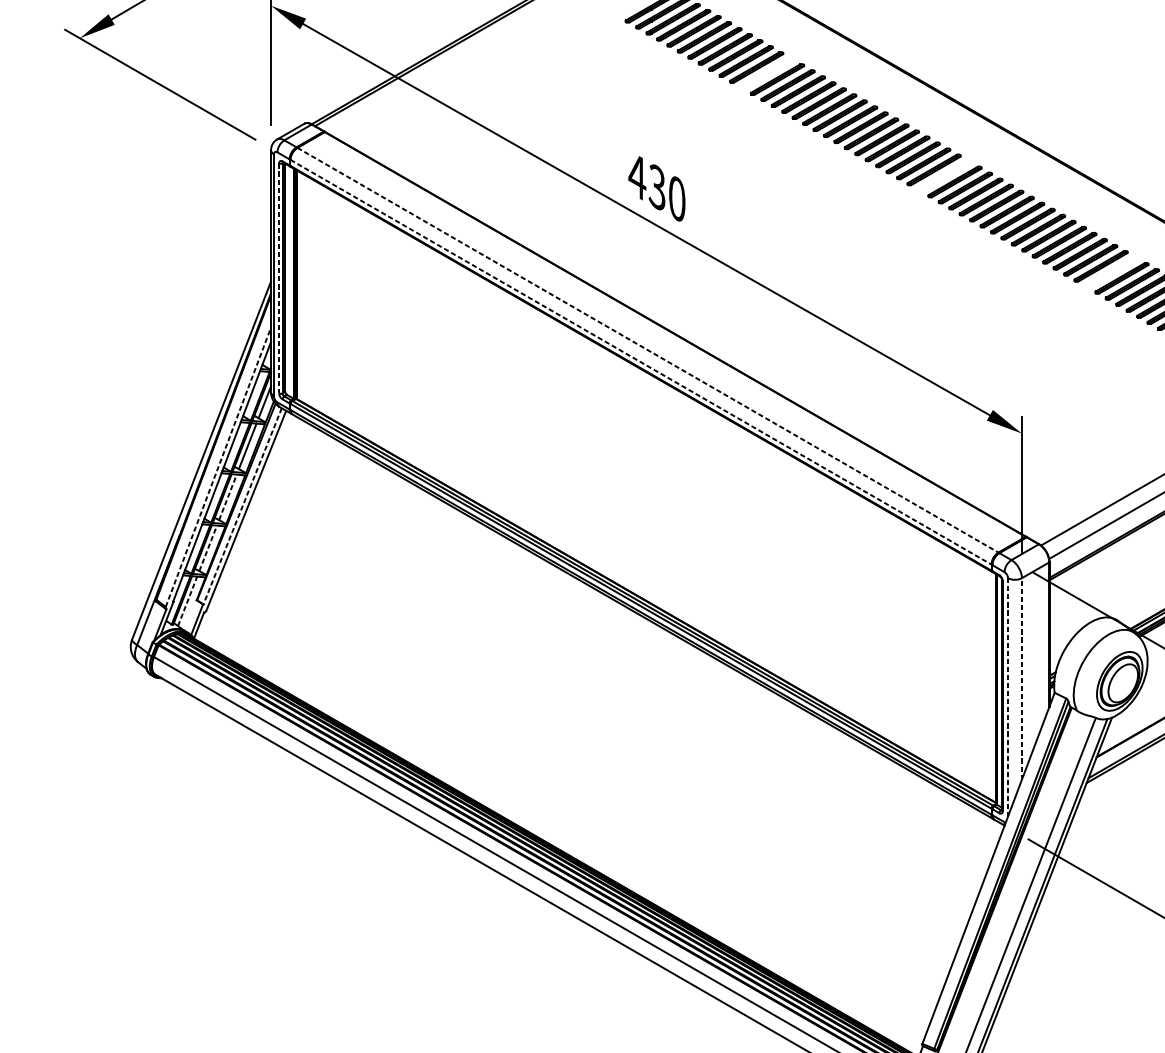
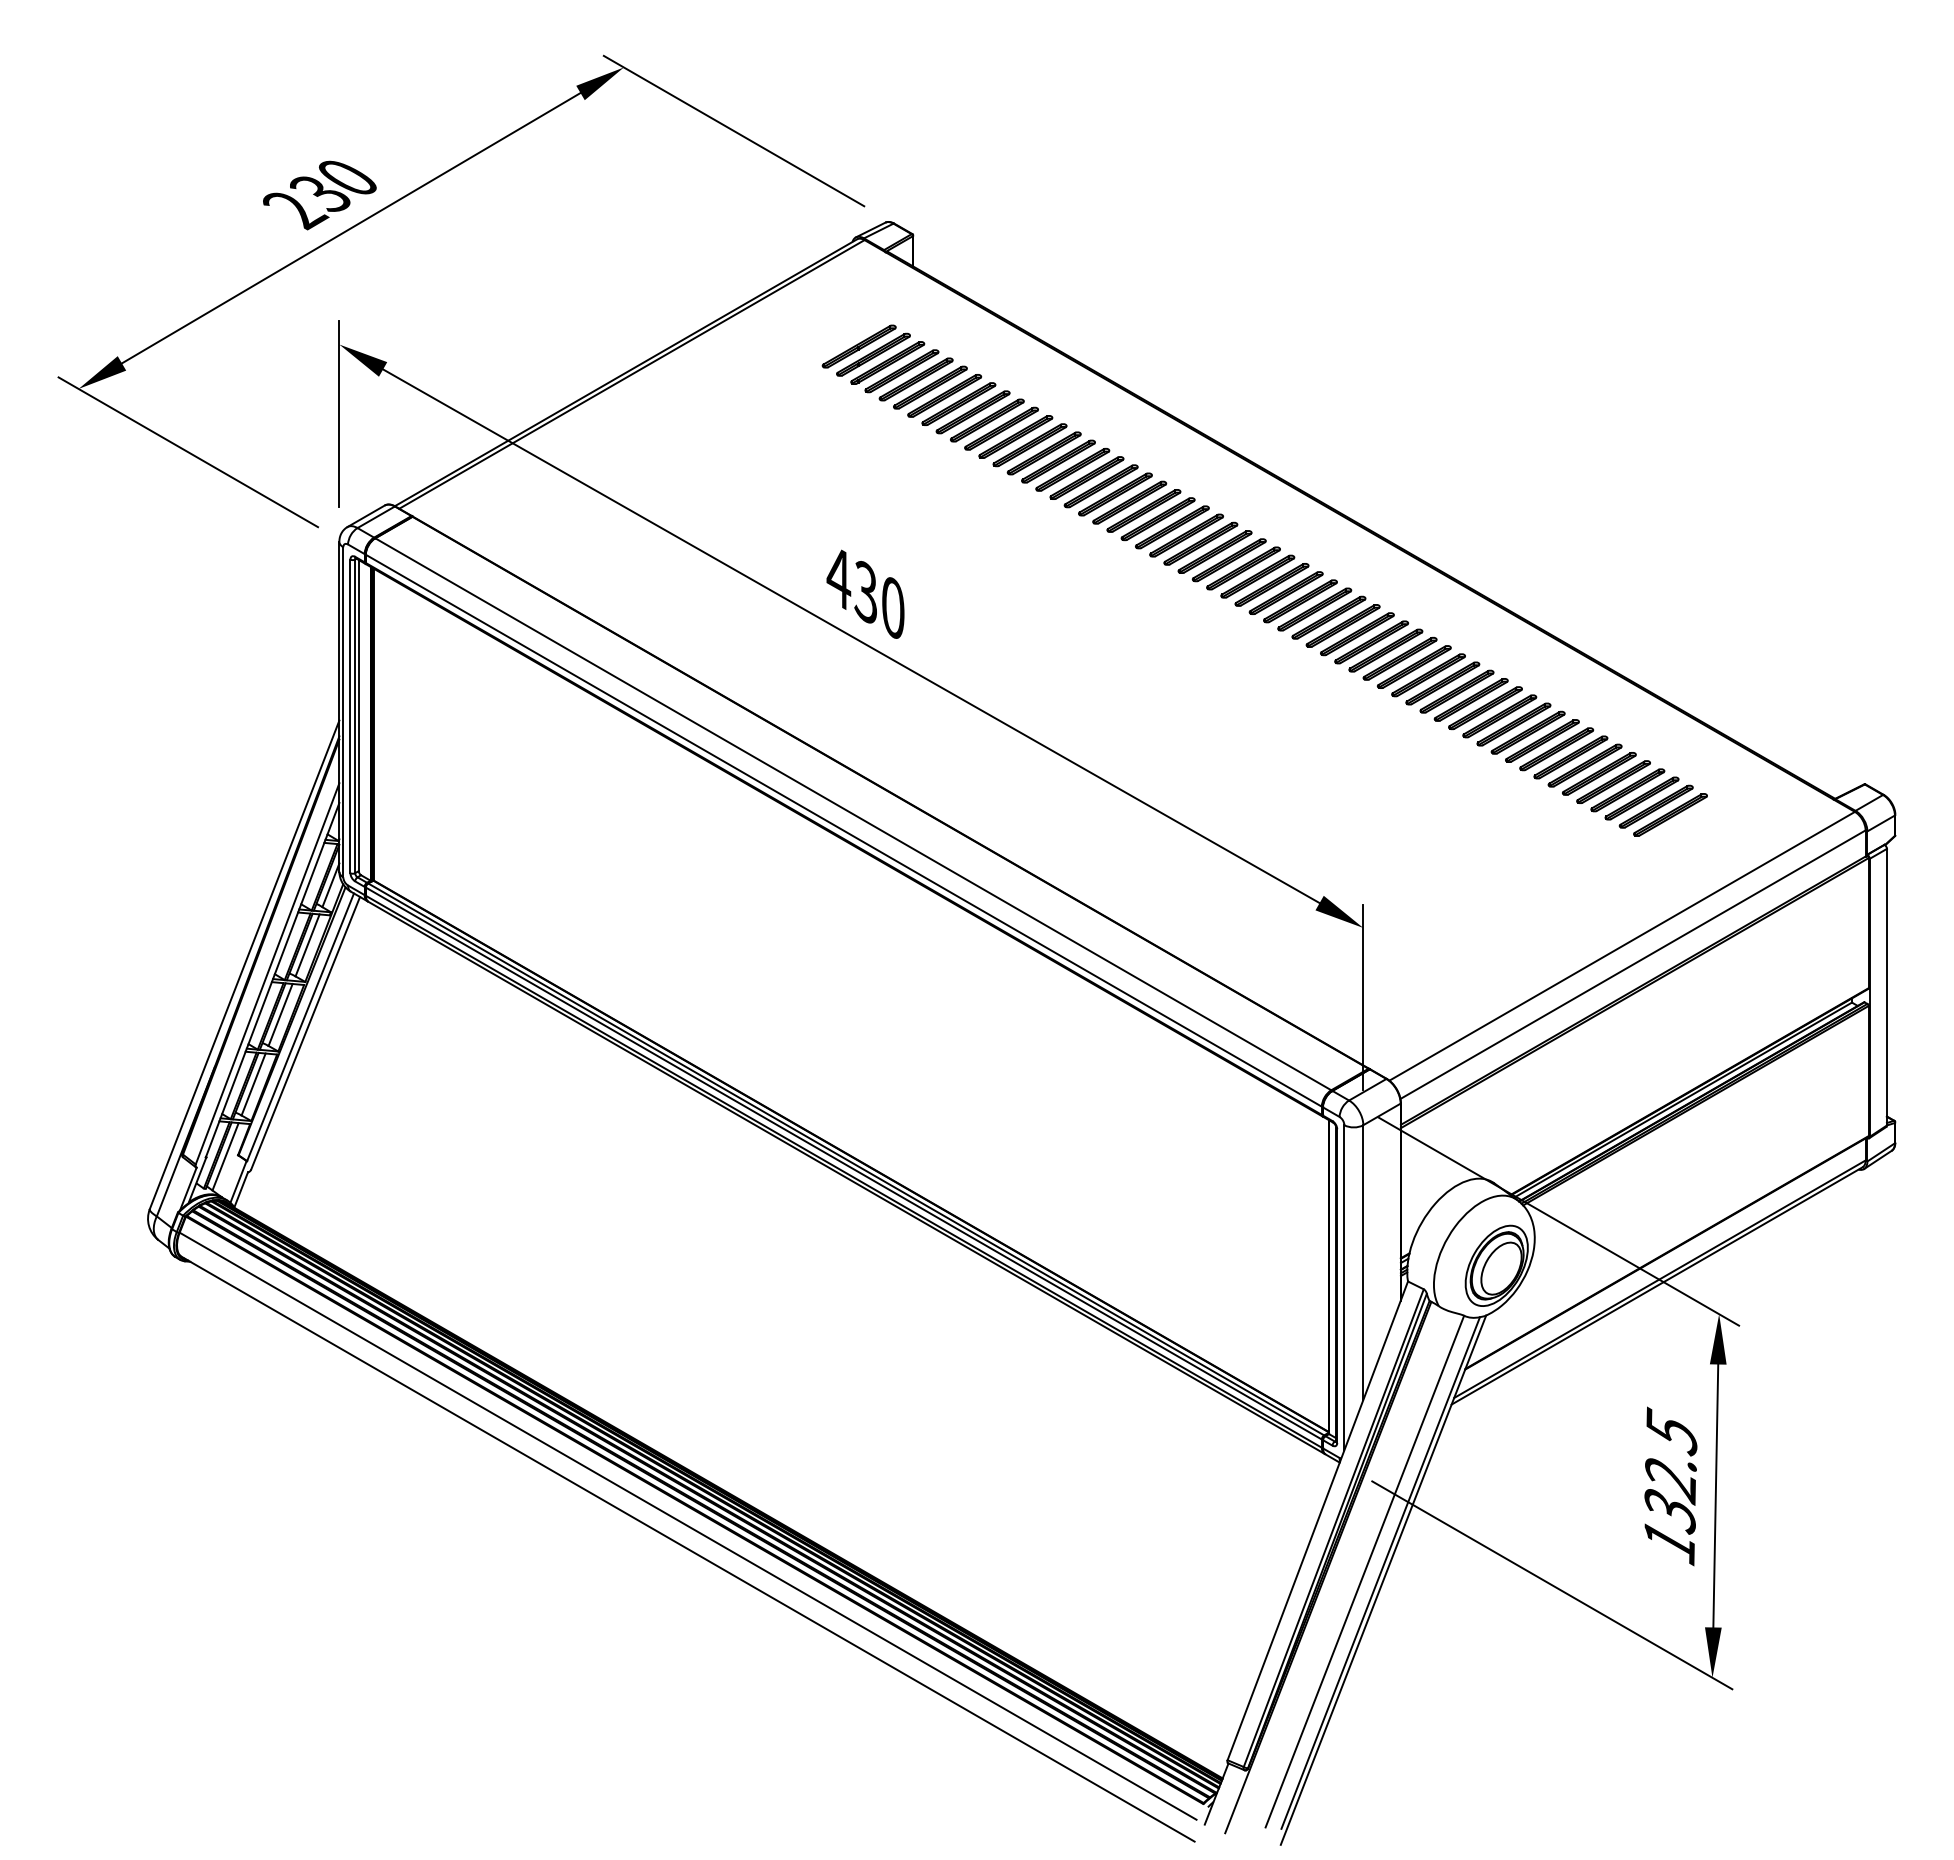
part: (766, 73) -> (1015, 436), added
part: (944, 175) -> (1257, 576), added
part: (1111, 272) -> (1485, 708), added
line: (279, 278) -> (350, 716), dashed -> solid
line: (648, 350) -> (853, 814), dashed -> solid
line: (640, 362) -> (843, 830), dashed -> solid
line: (218, 466) -> (267, 973), dashed -> solid
line: (227, 497) -> (280, 1014), dashed -> solid
line: (242, 506) -> (300, 1027), dashed -> solid
line: (208, 548) -> (253, 1084), dashed -> solid
line: (187, 601) -> (225, 1156), dashed -> solid
line: (1022, 678) -> (1363, 1262), dashed -> solid
line: (1008, 697) -> (1344, 1287), dashed -> solid

